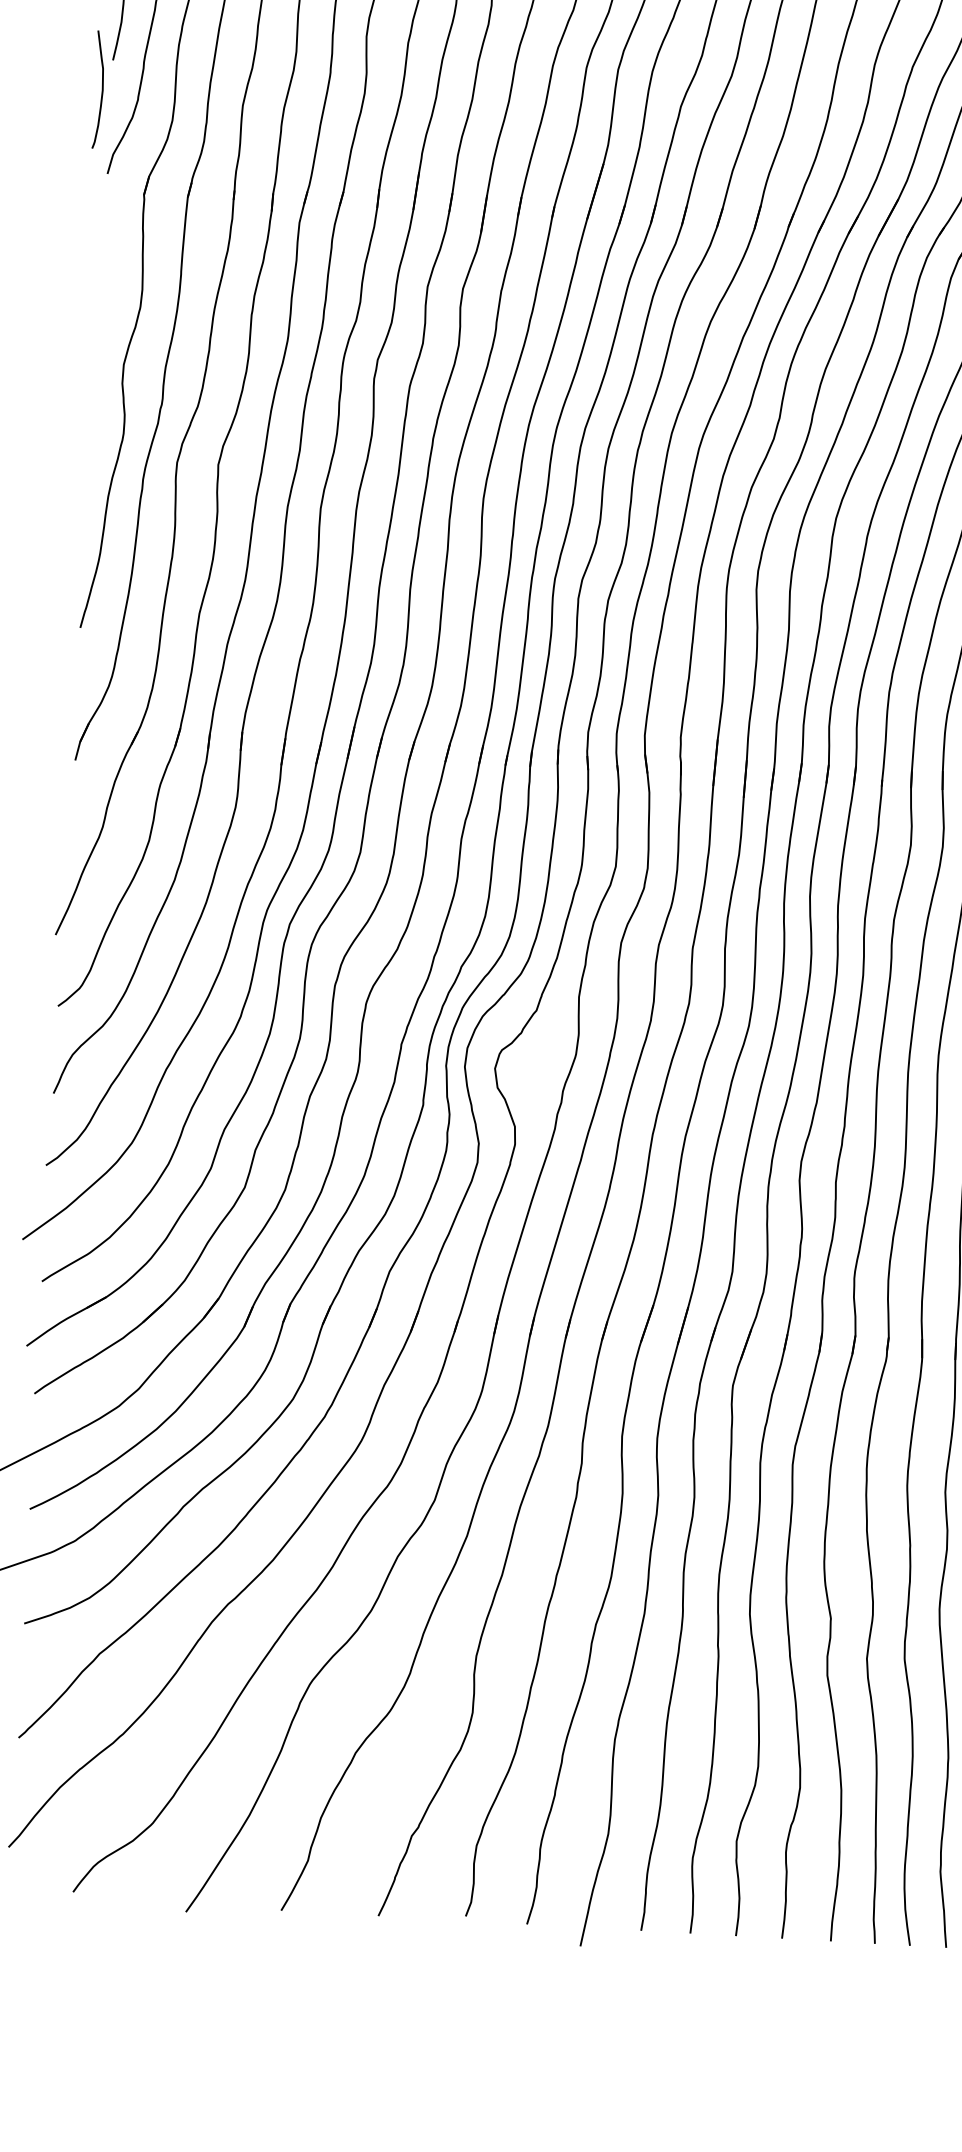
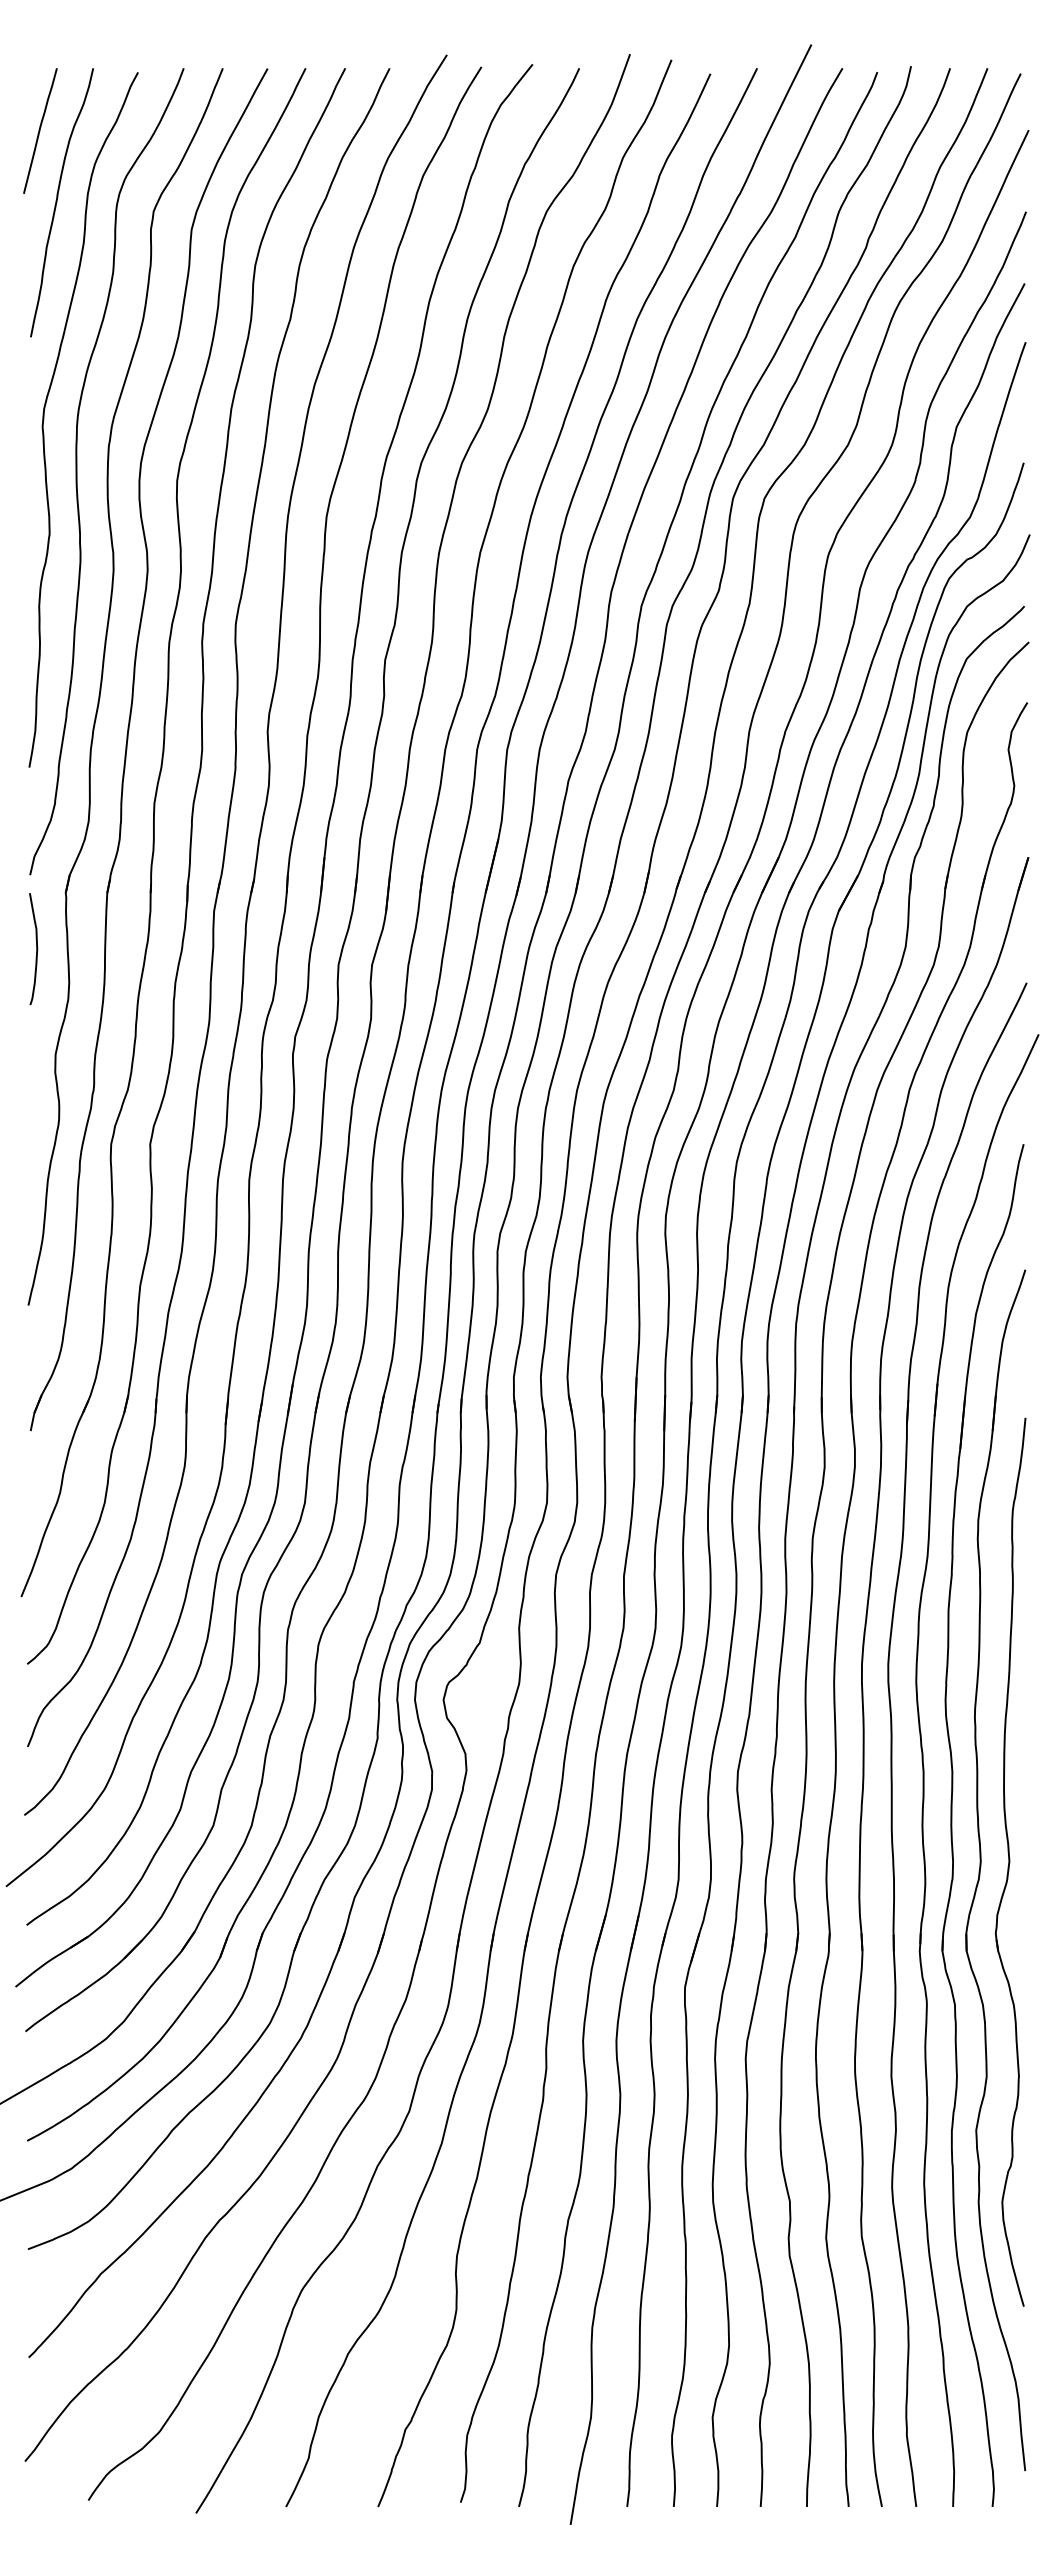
curve: (102, 89) -> (36, 948), moved

